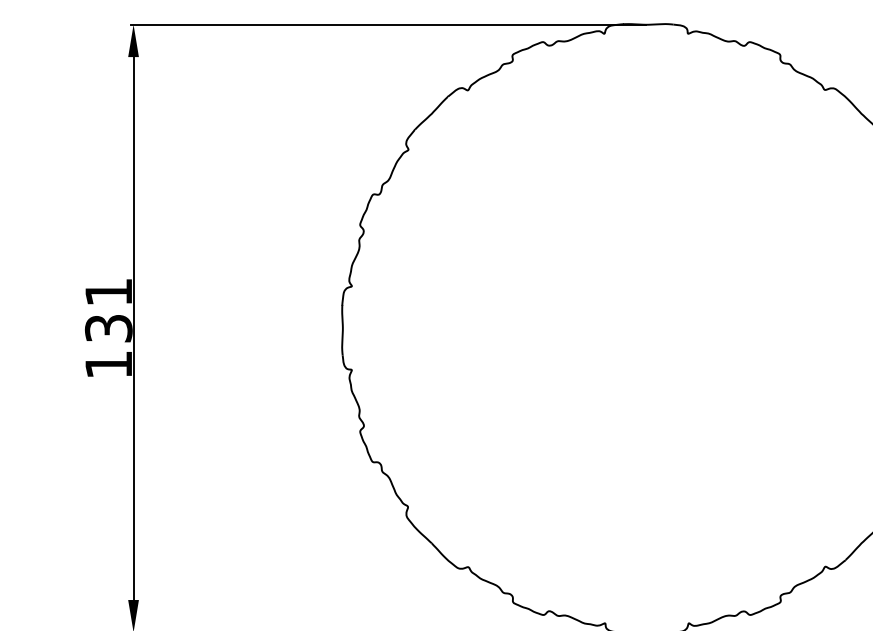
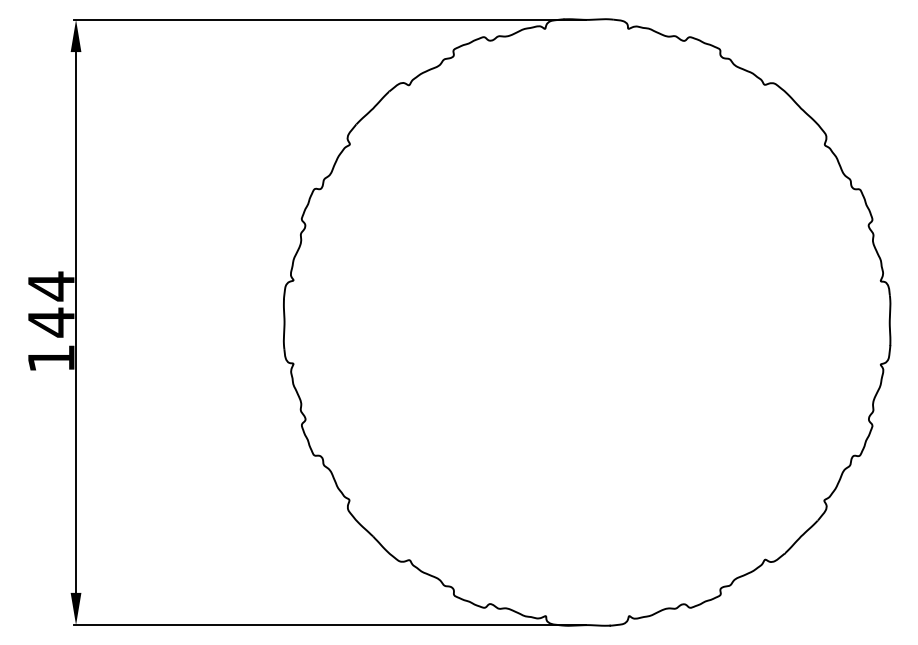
text: (107, 310) -> (50, 304), 131 -> 144

